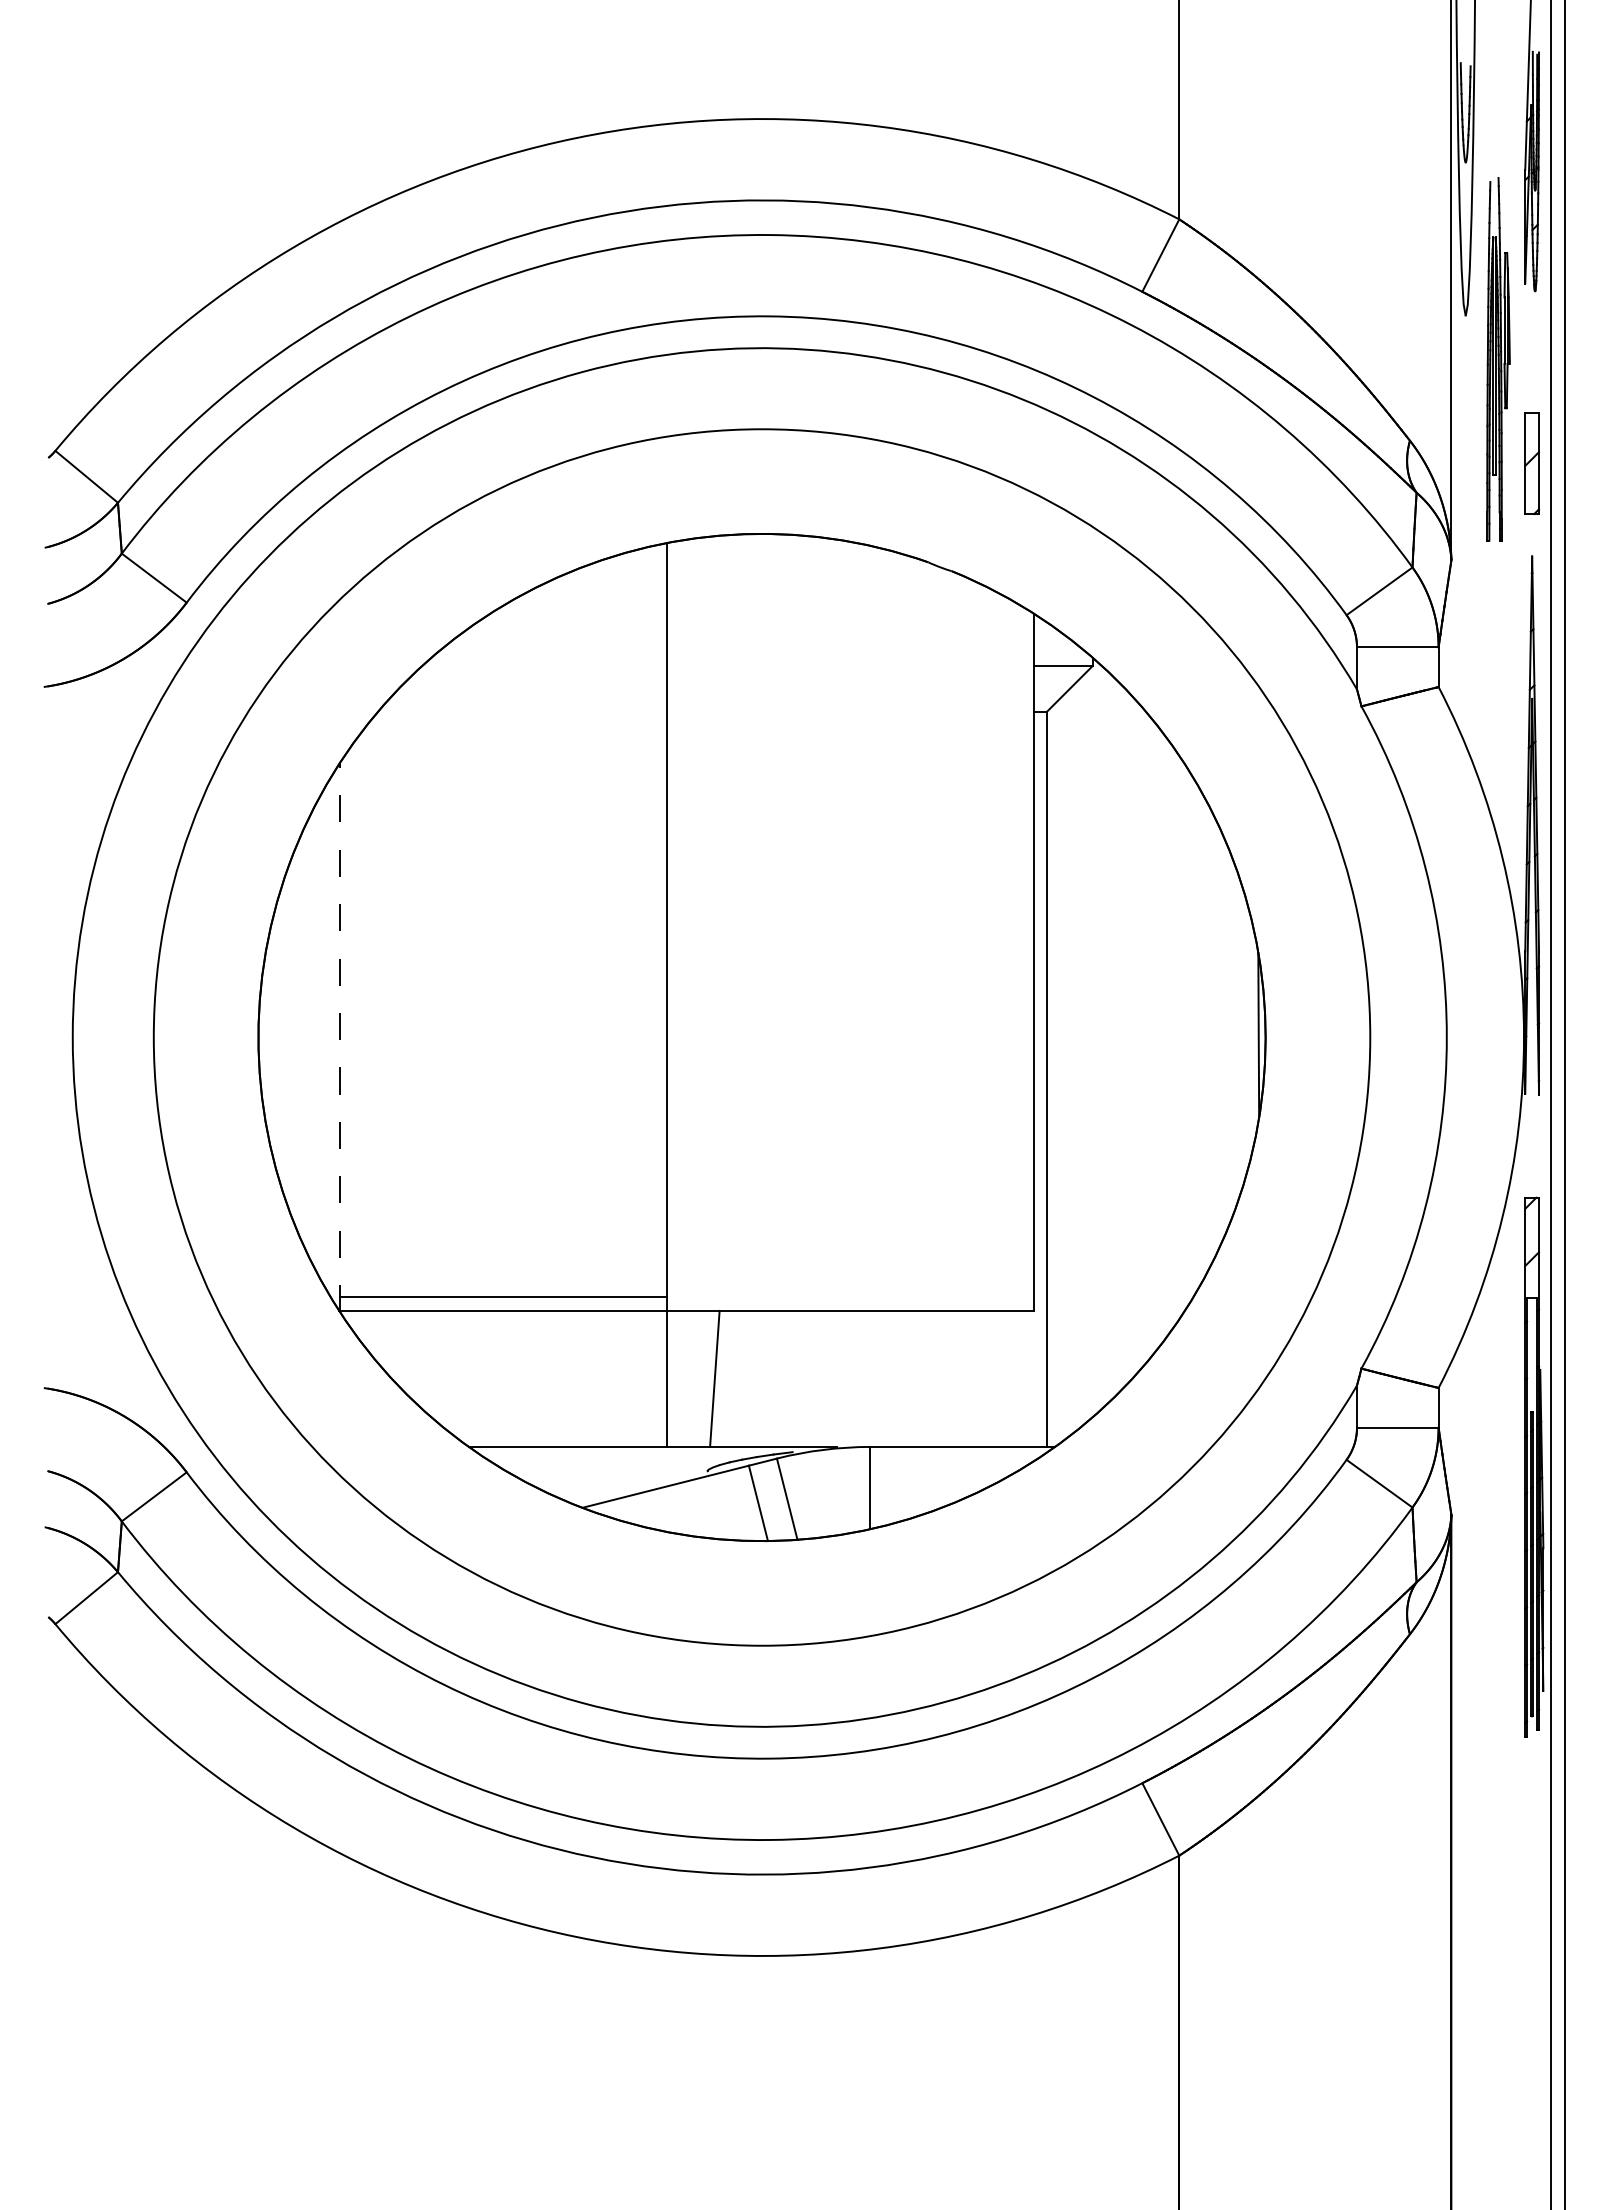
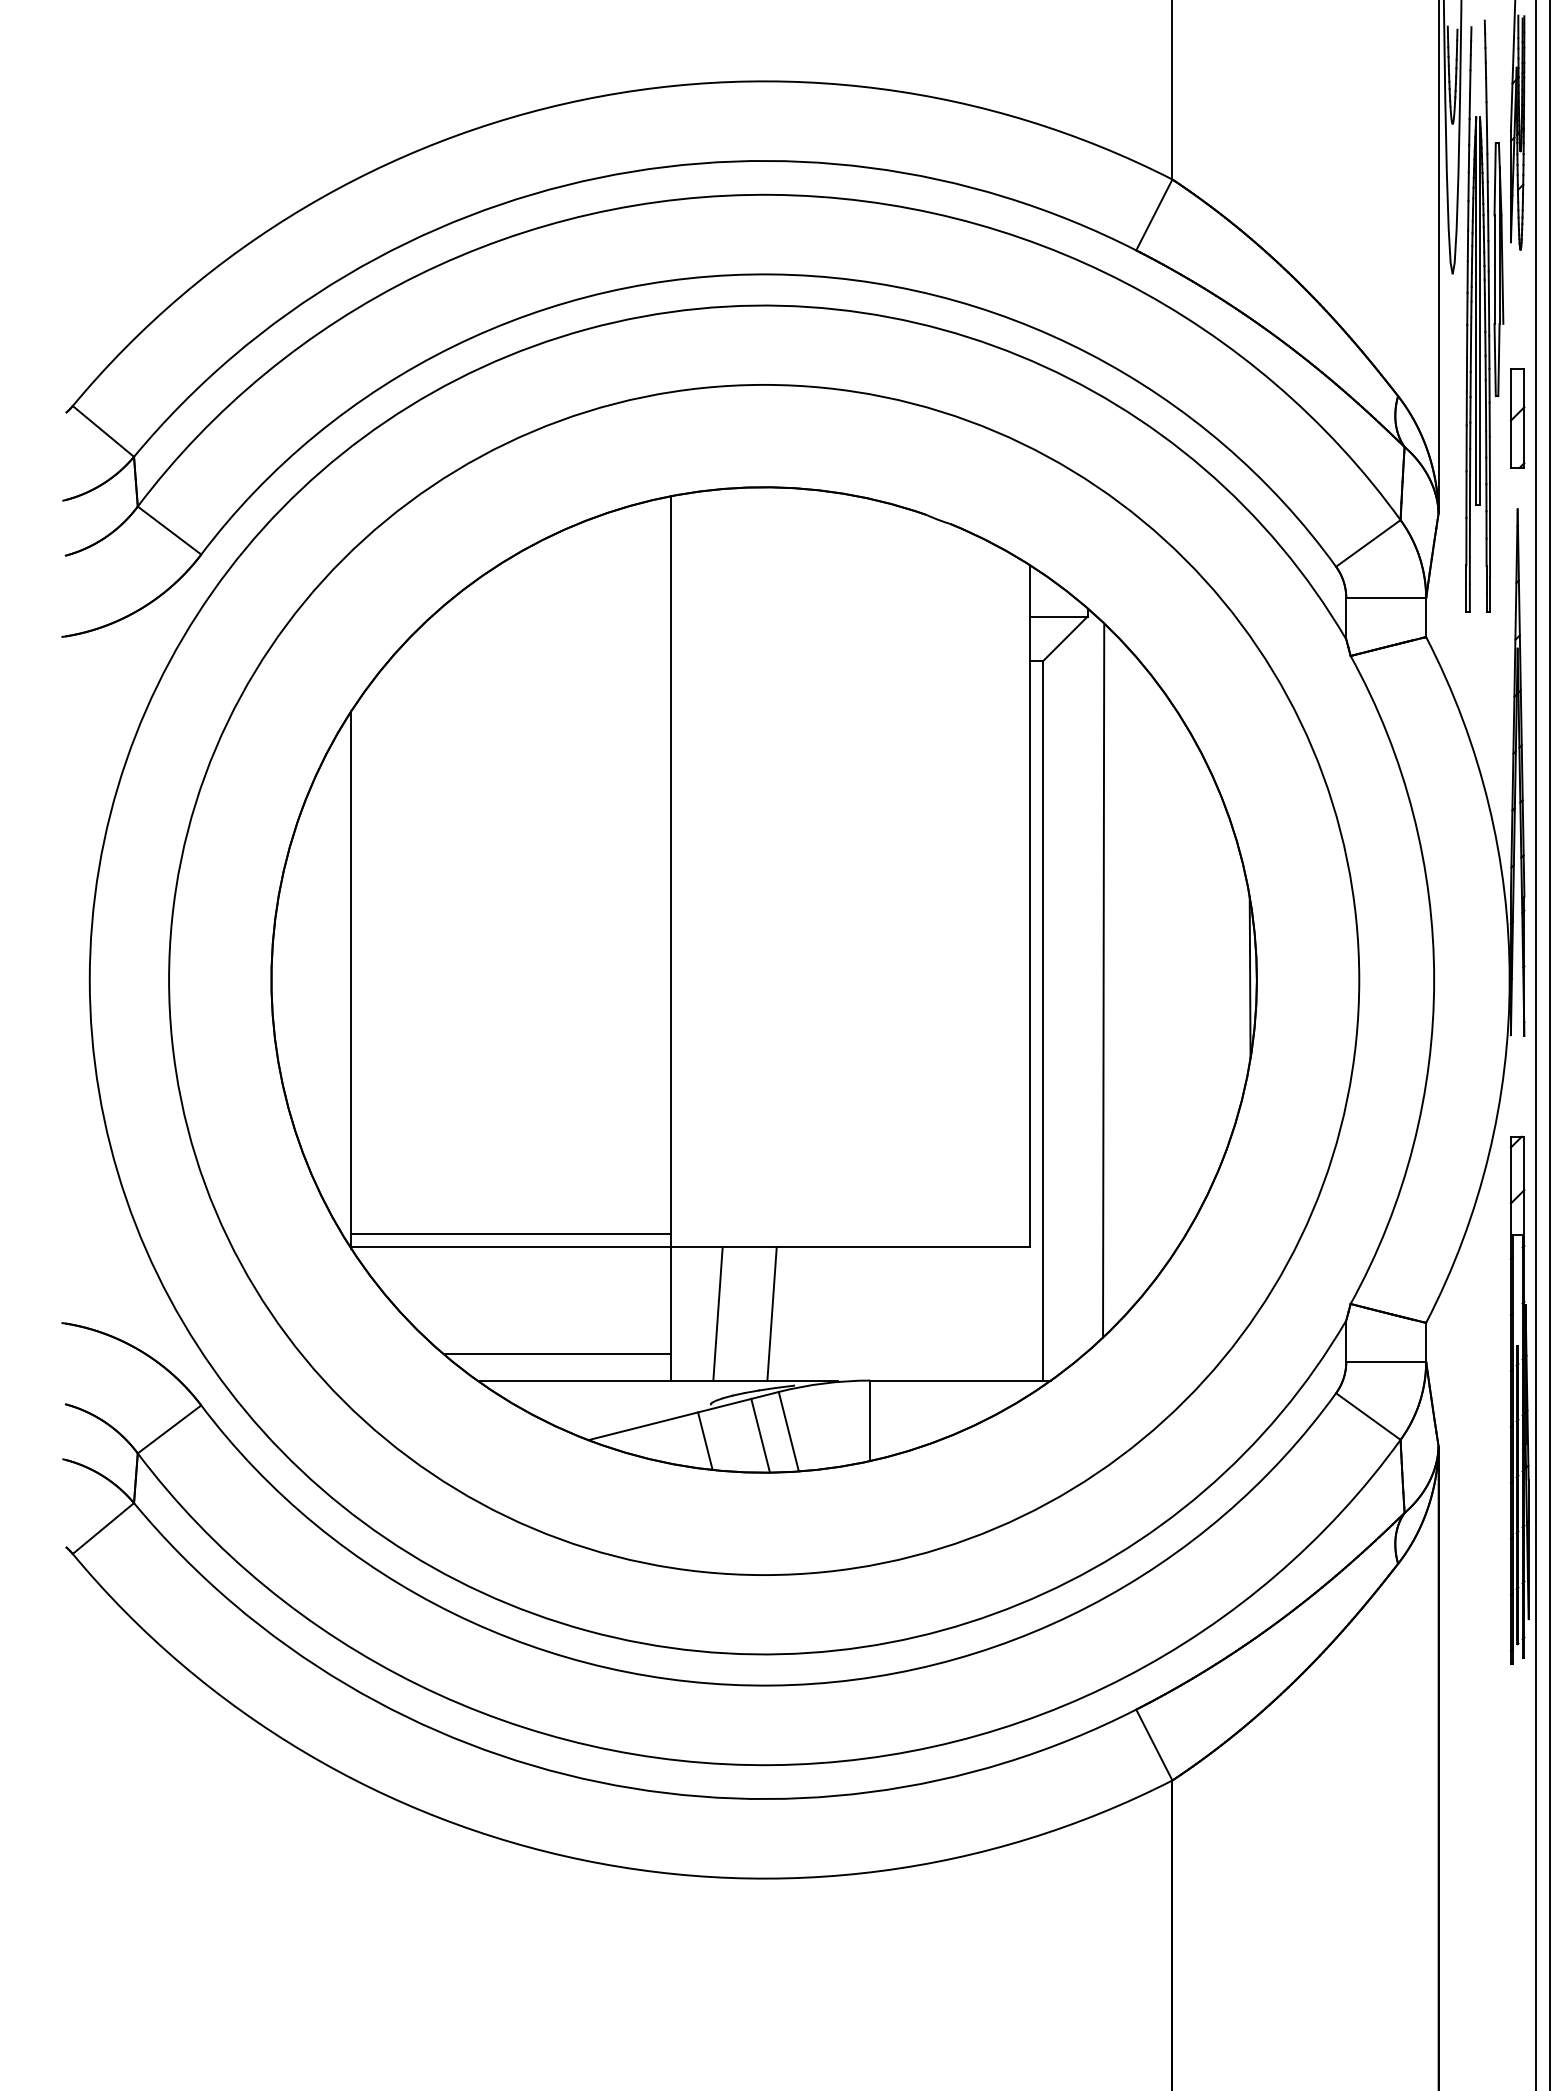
part: (1498, 359) -> (1484, 316), size x1.67
line: (340, 1037) -> (351, 979), dashed -> solid
line: (1108, 1037) -> (1103, 979), added
line: (769, 1378) -> (771, 1313), added
line: (550, 1419) -> (557, 1353), added
line: (701, 1508) -> (704, 1440), added

